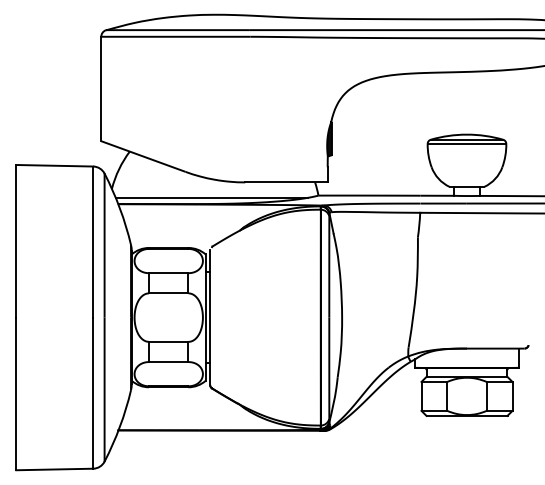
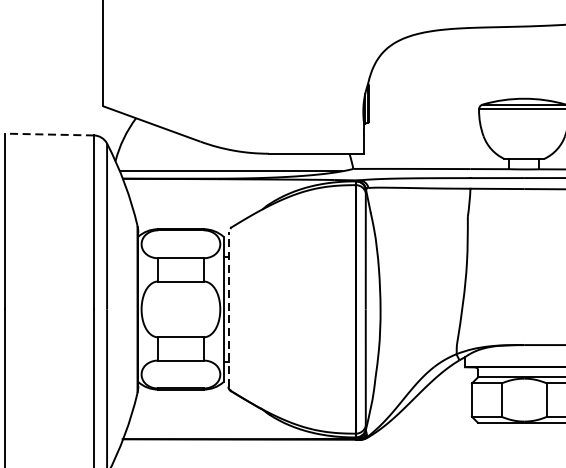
line: (54, 165) -> (49, 134), solid -> dashed
line: (210, 317) -> (229, 309), solid -> dashed

